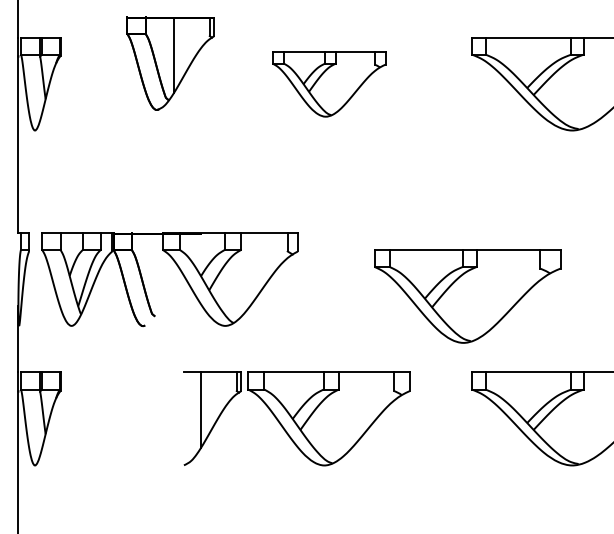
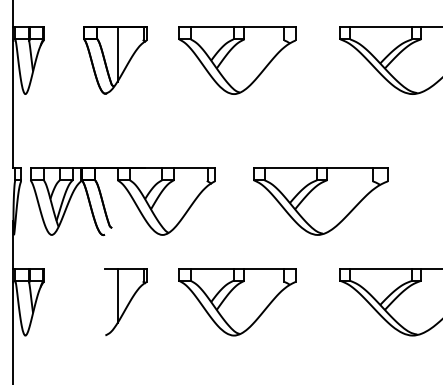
part: (170, 63) -> (115, 60), moved
part: (328, 84) -> (236, 60), size x1.43
part: (467, 296) -> (320, 201), moved
part: (212, 418) -> (125, 301), moved

